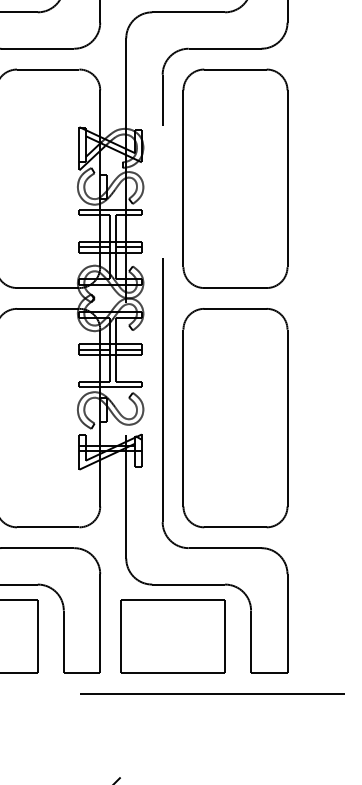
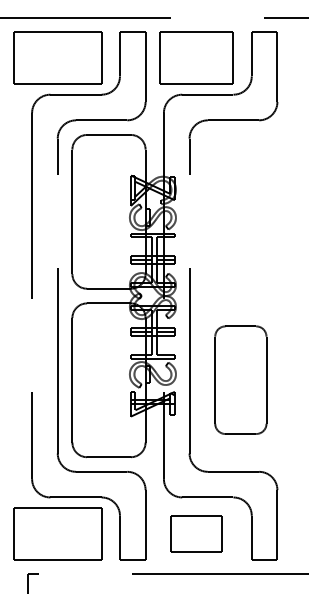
part: (235, 178) -> (240, 211), removed
part: (235, 416) -> (240, 379), size x0.7
part: (172, 635) -> (196, 533), size x0.7

